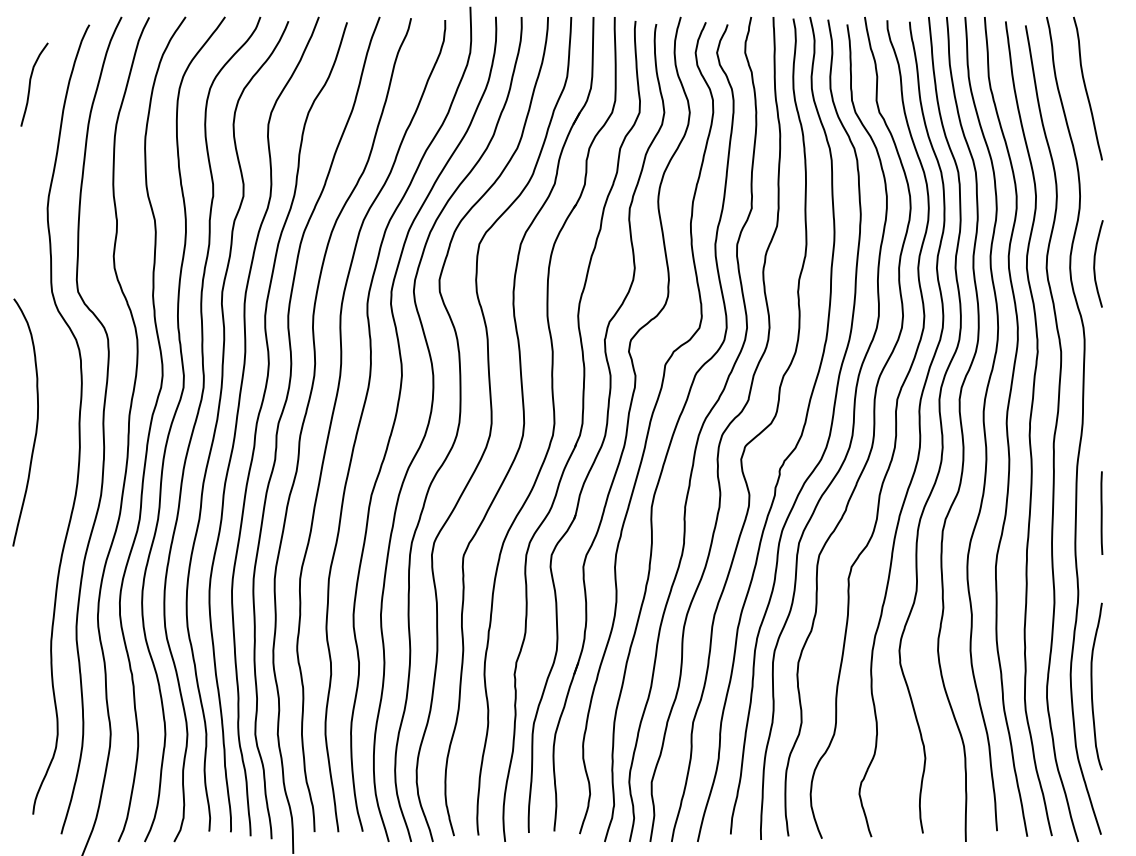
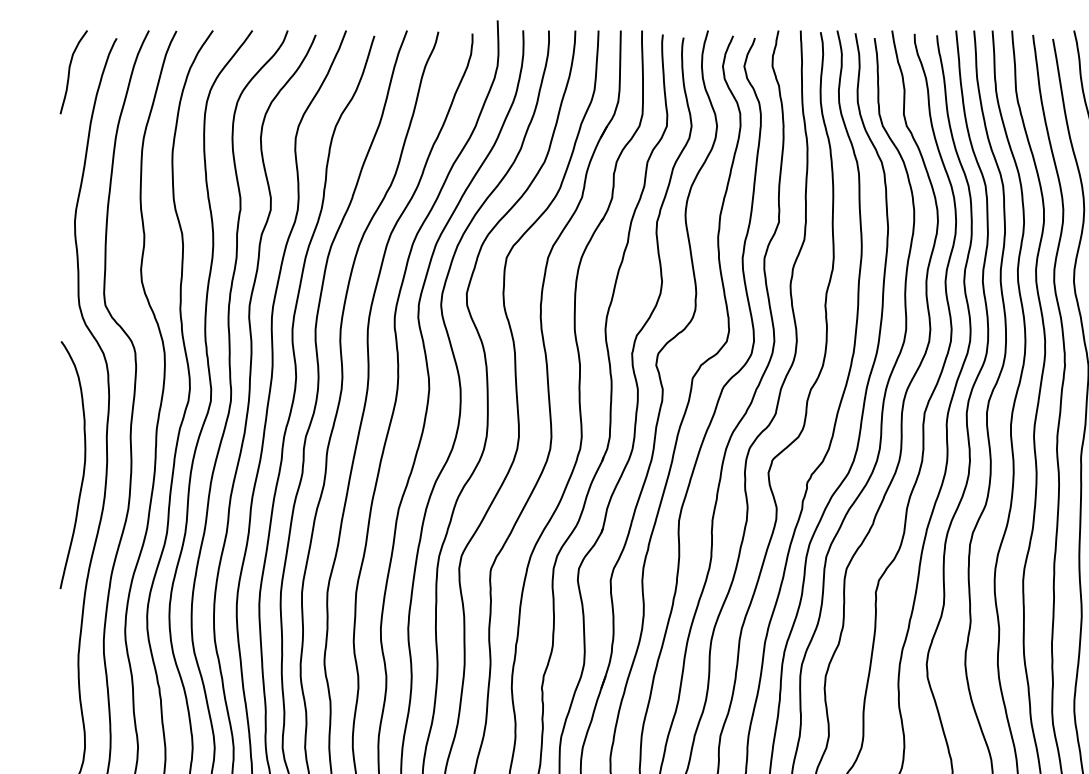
curve: (30, 84) -> (69, 72), moved
curve: (36, 422) -> (83, 465), moved

